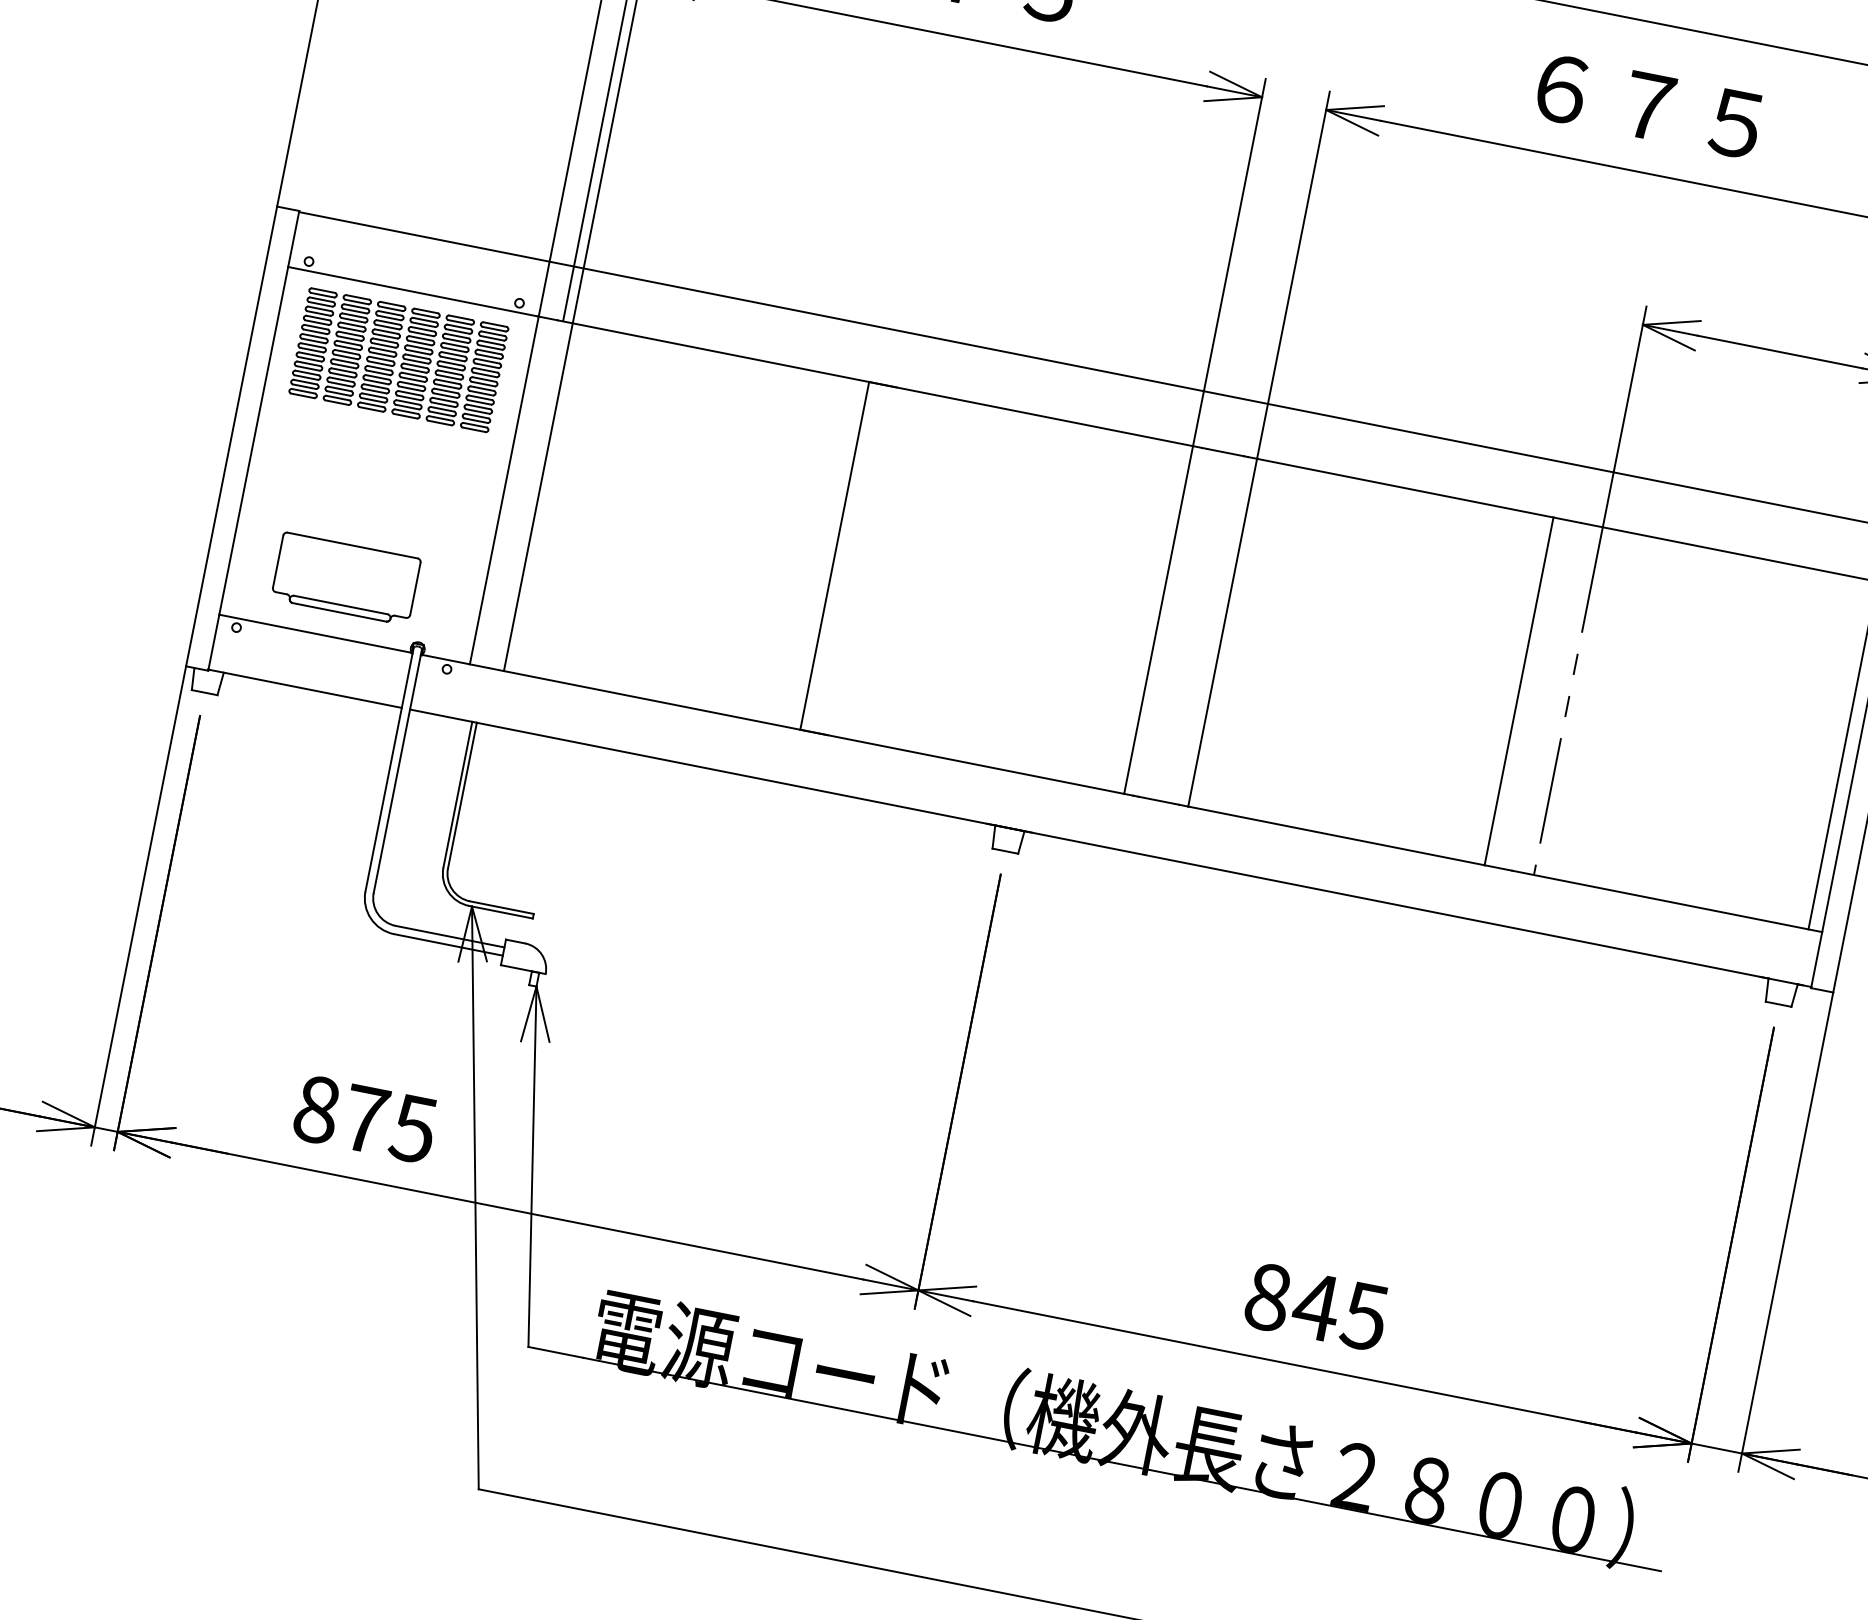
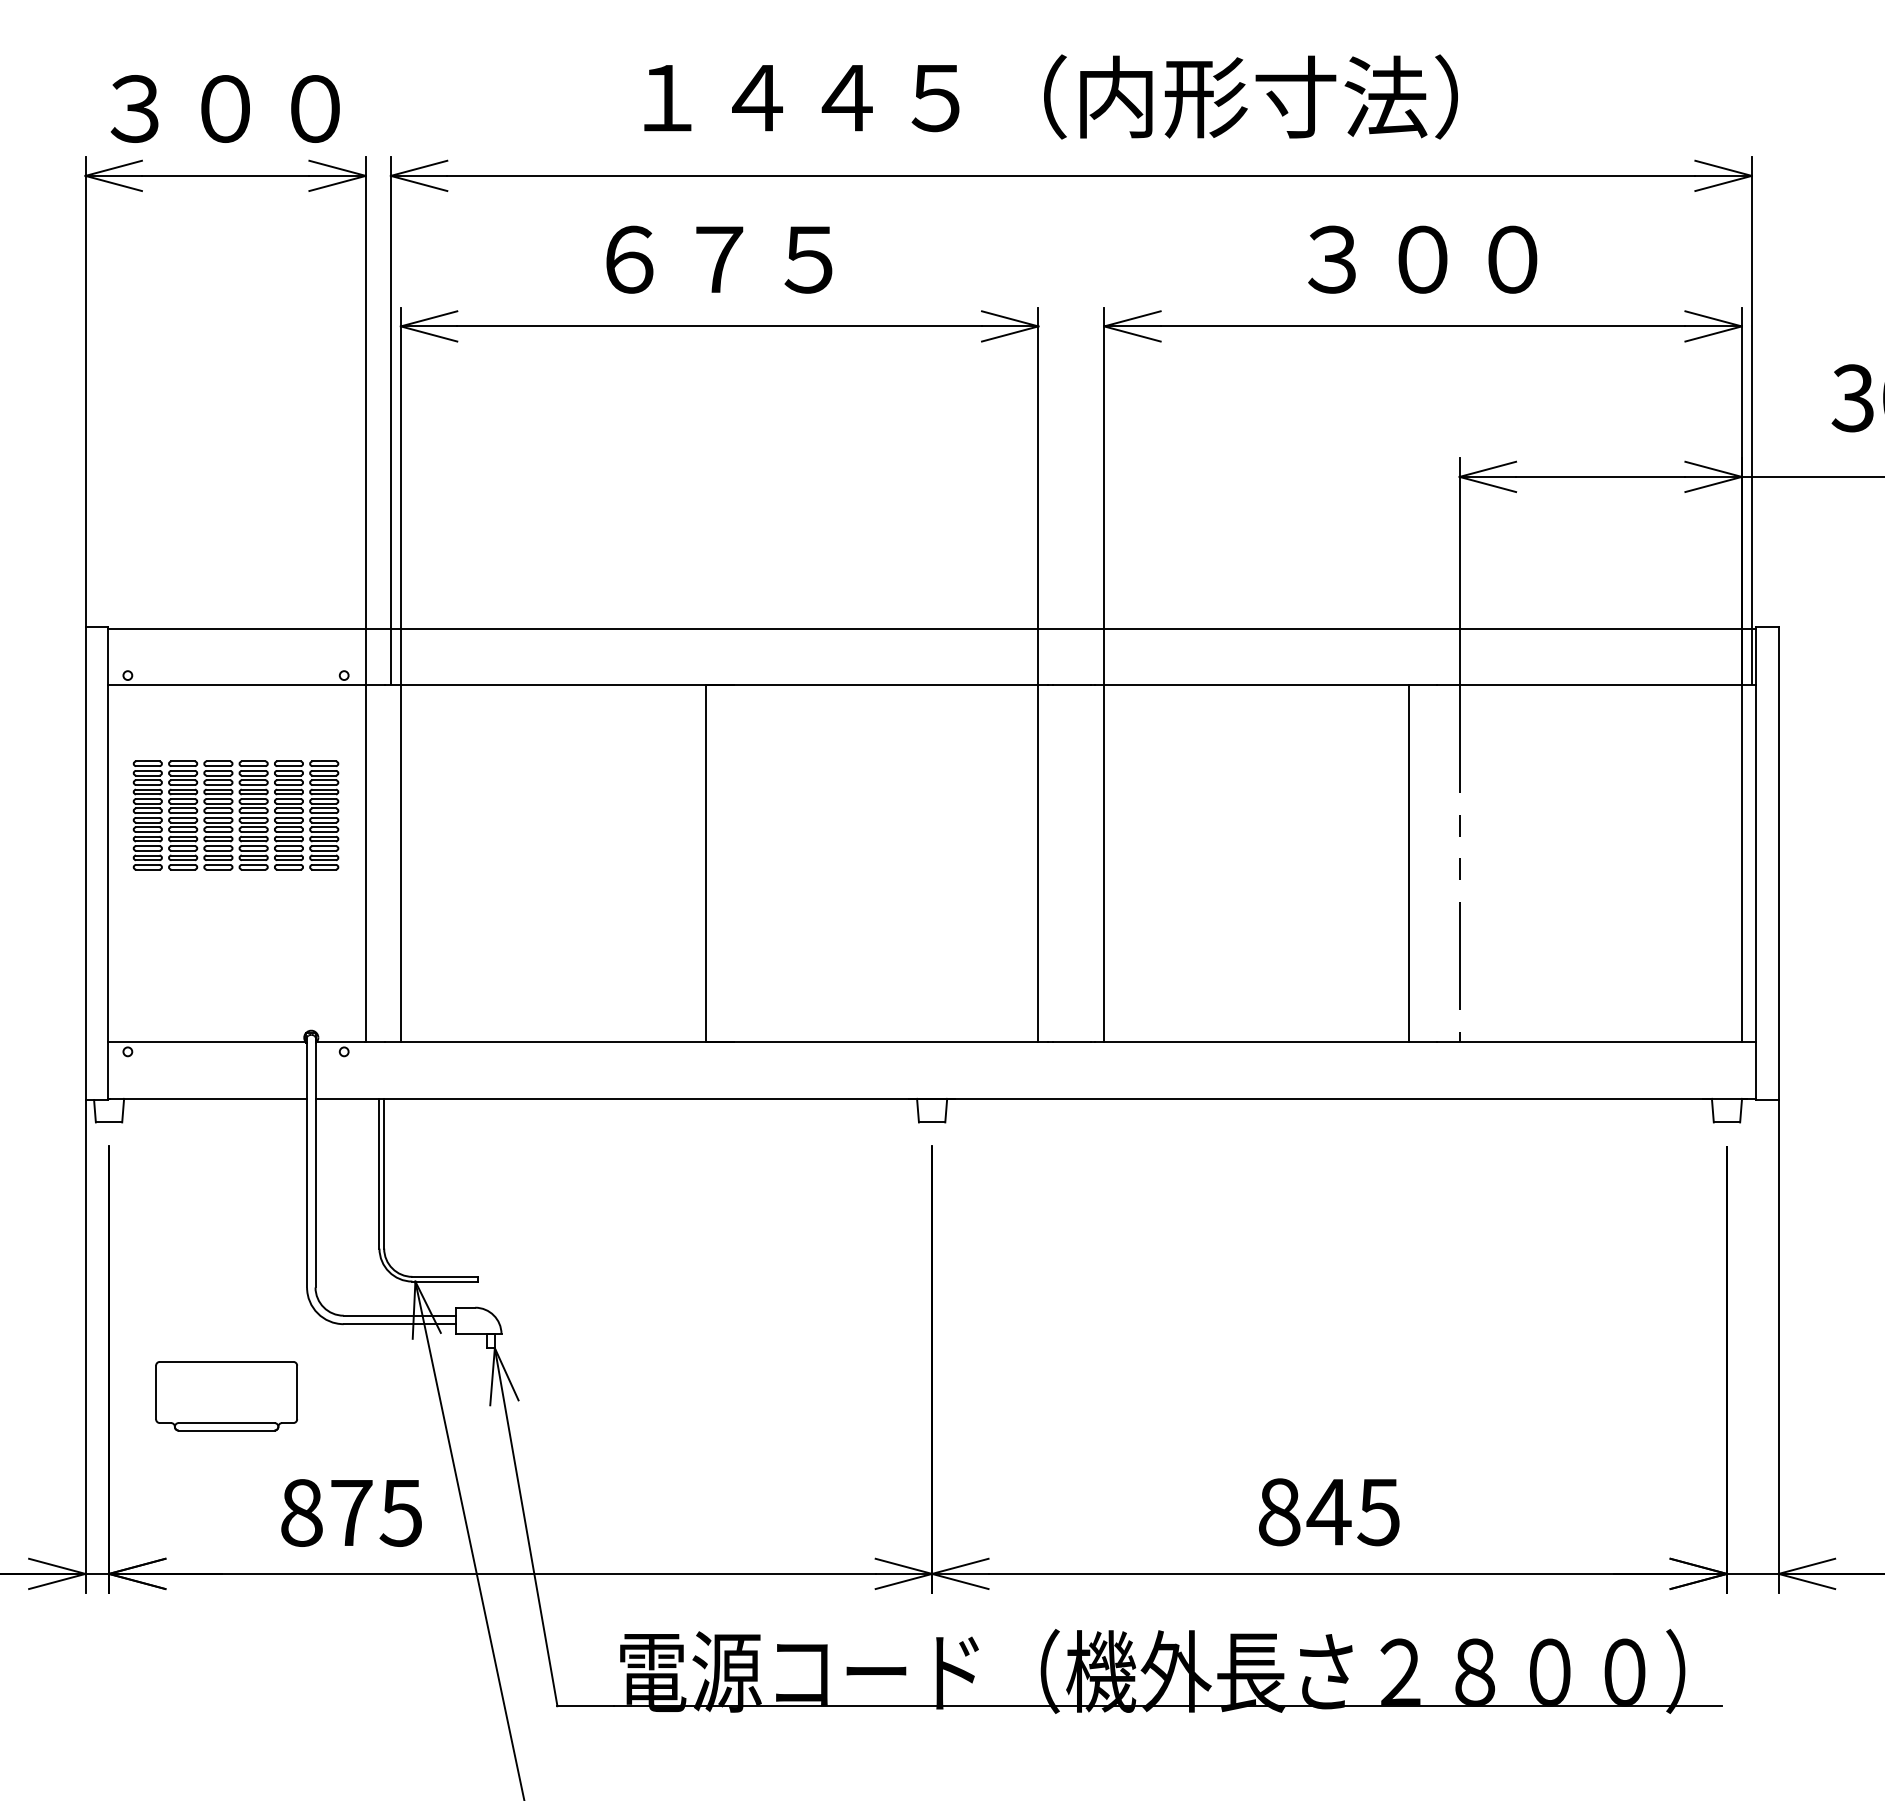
text: (1648, 106) -> (1422, 259), ６７５ -> ３００
part: (398, 360) -> (235, 815), moved
part: (345, 579) -> (226, 1396), moved

